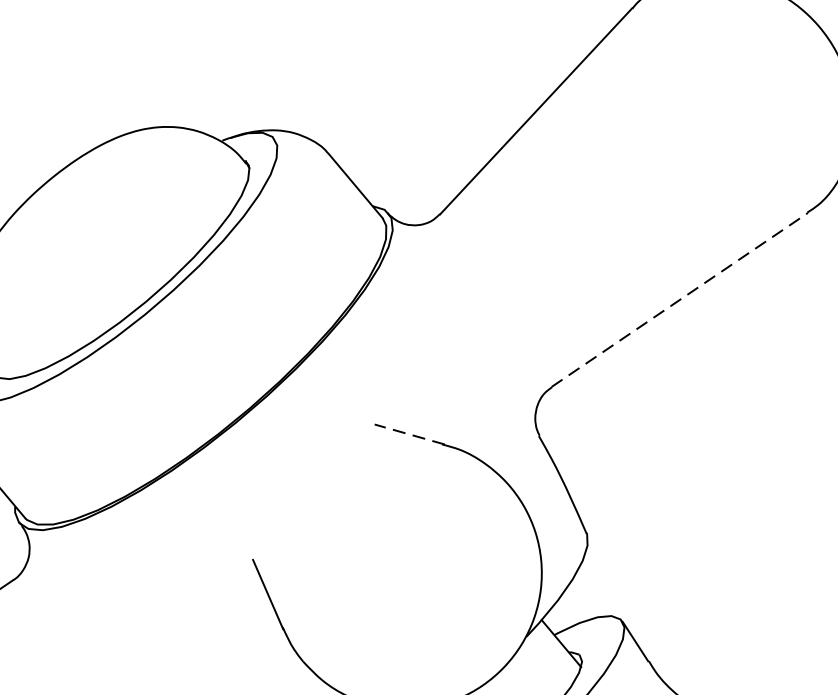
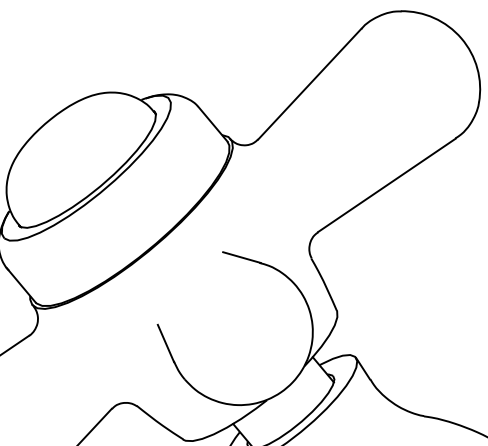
line: (680, 300) -> (387, 185), dashed -> solid
line: (408, 434) -> (241, 257), dashed -> solid

